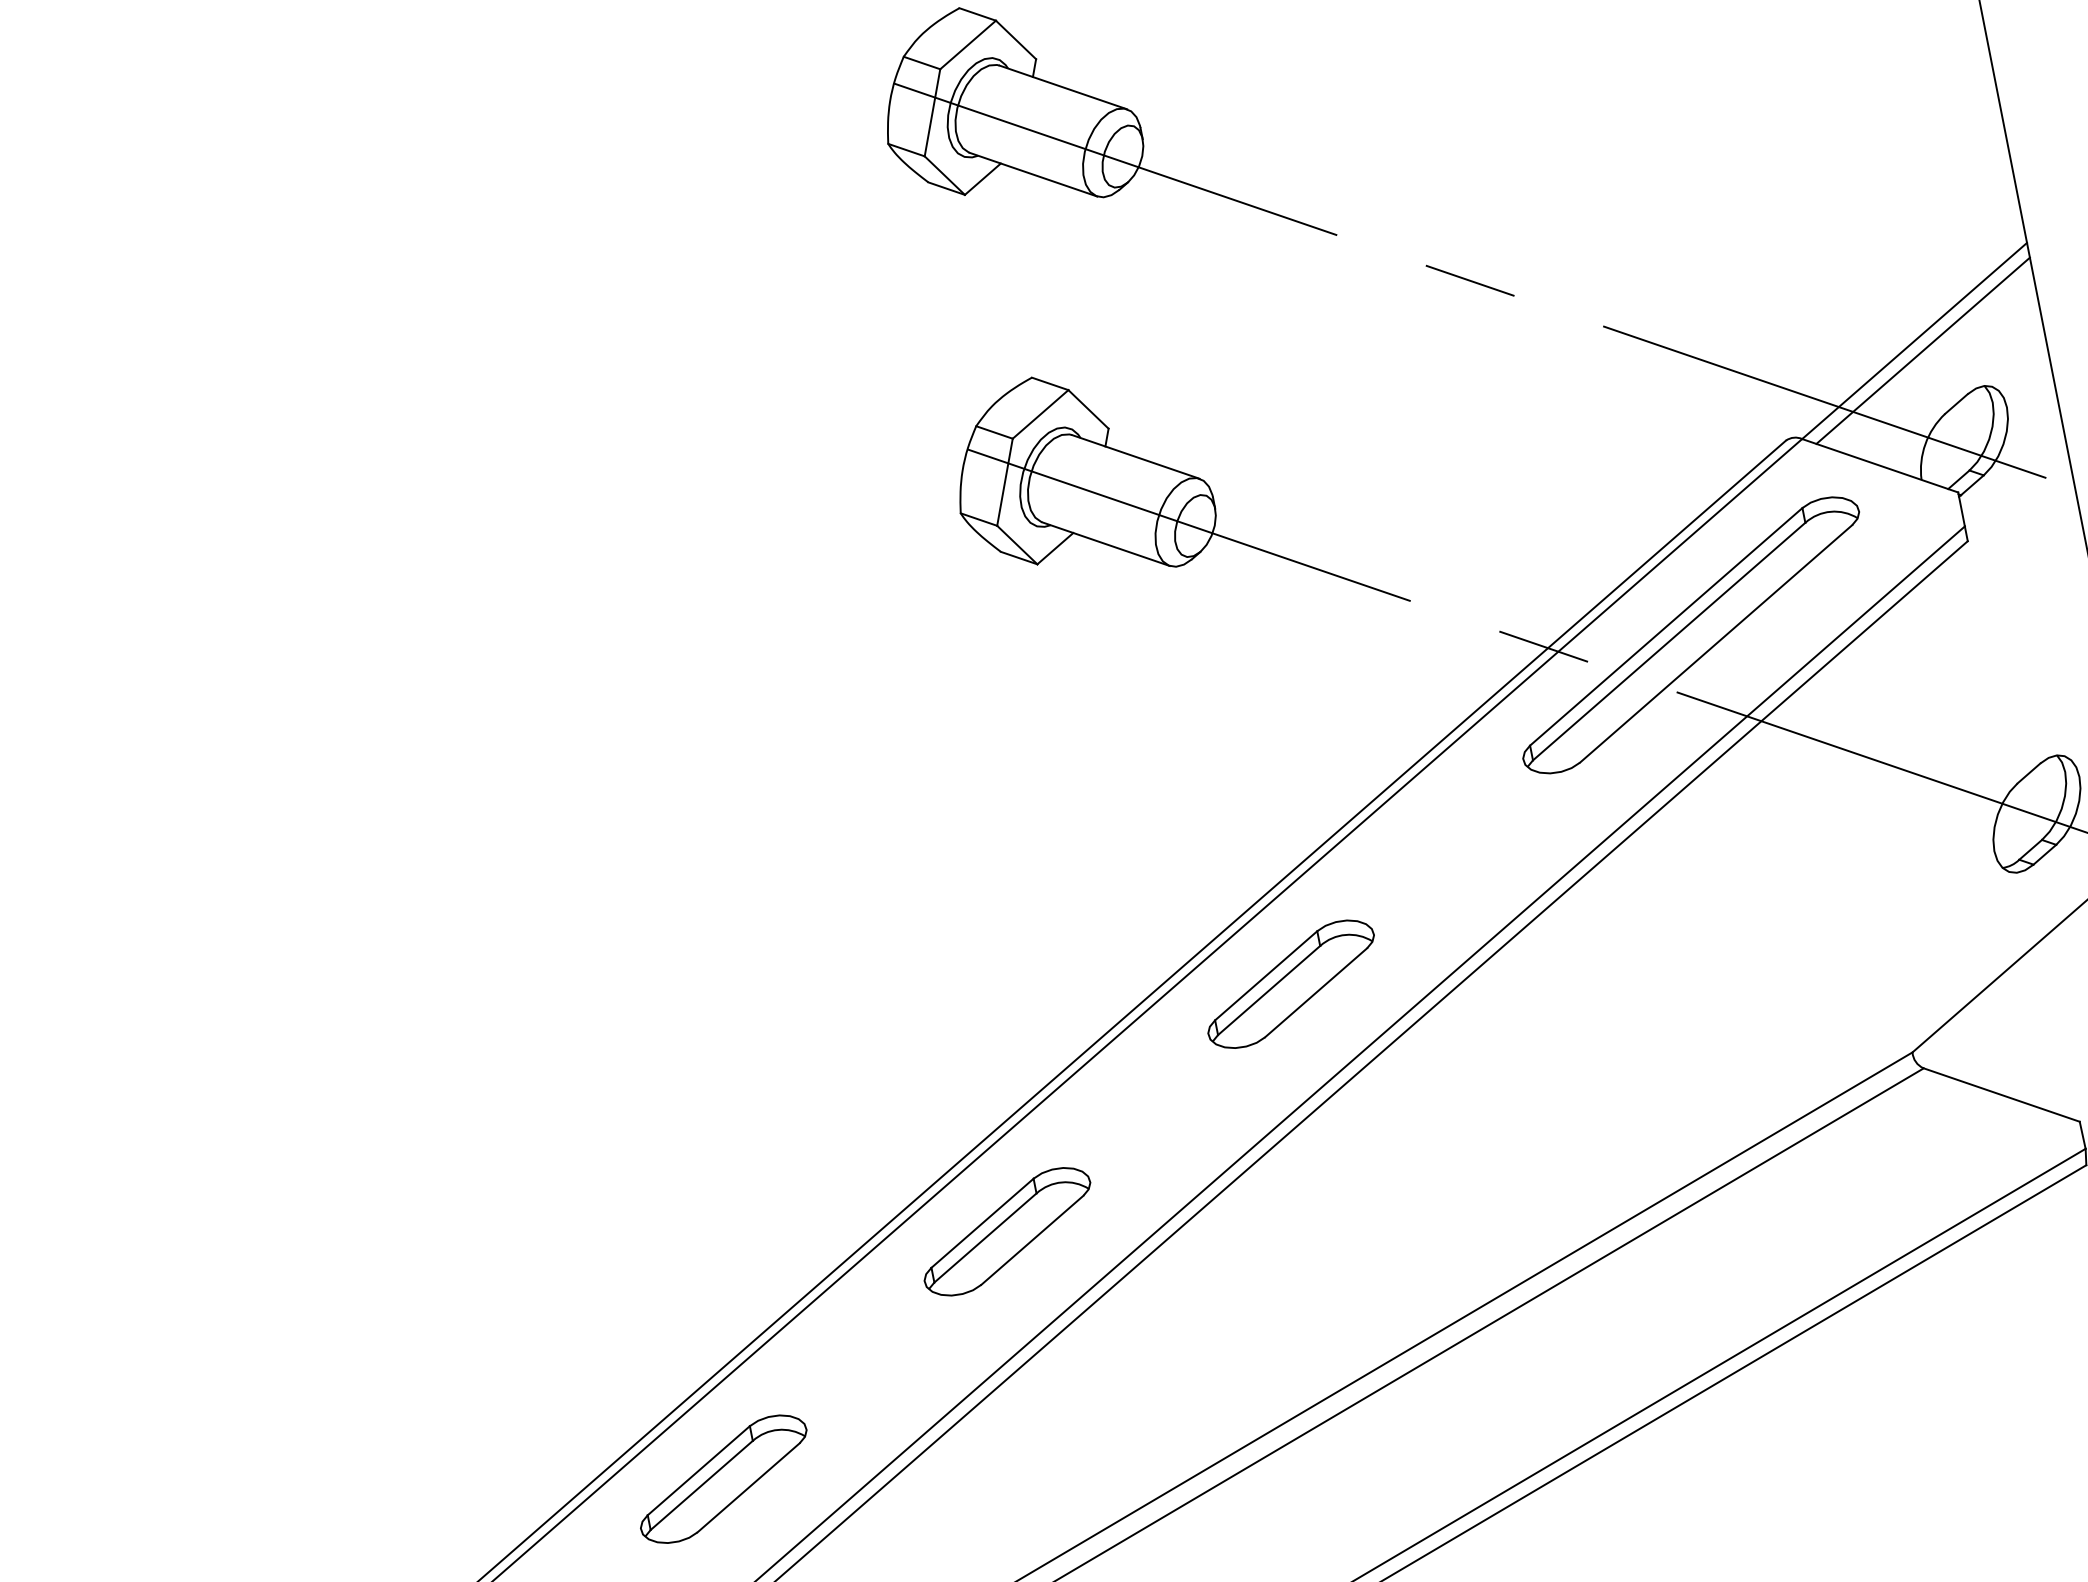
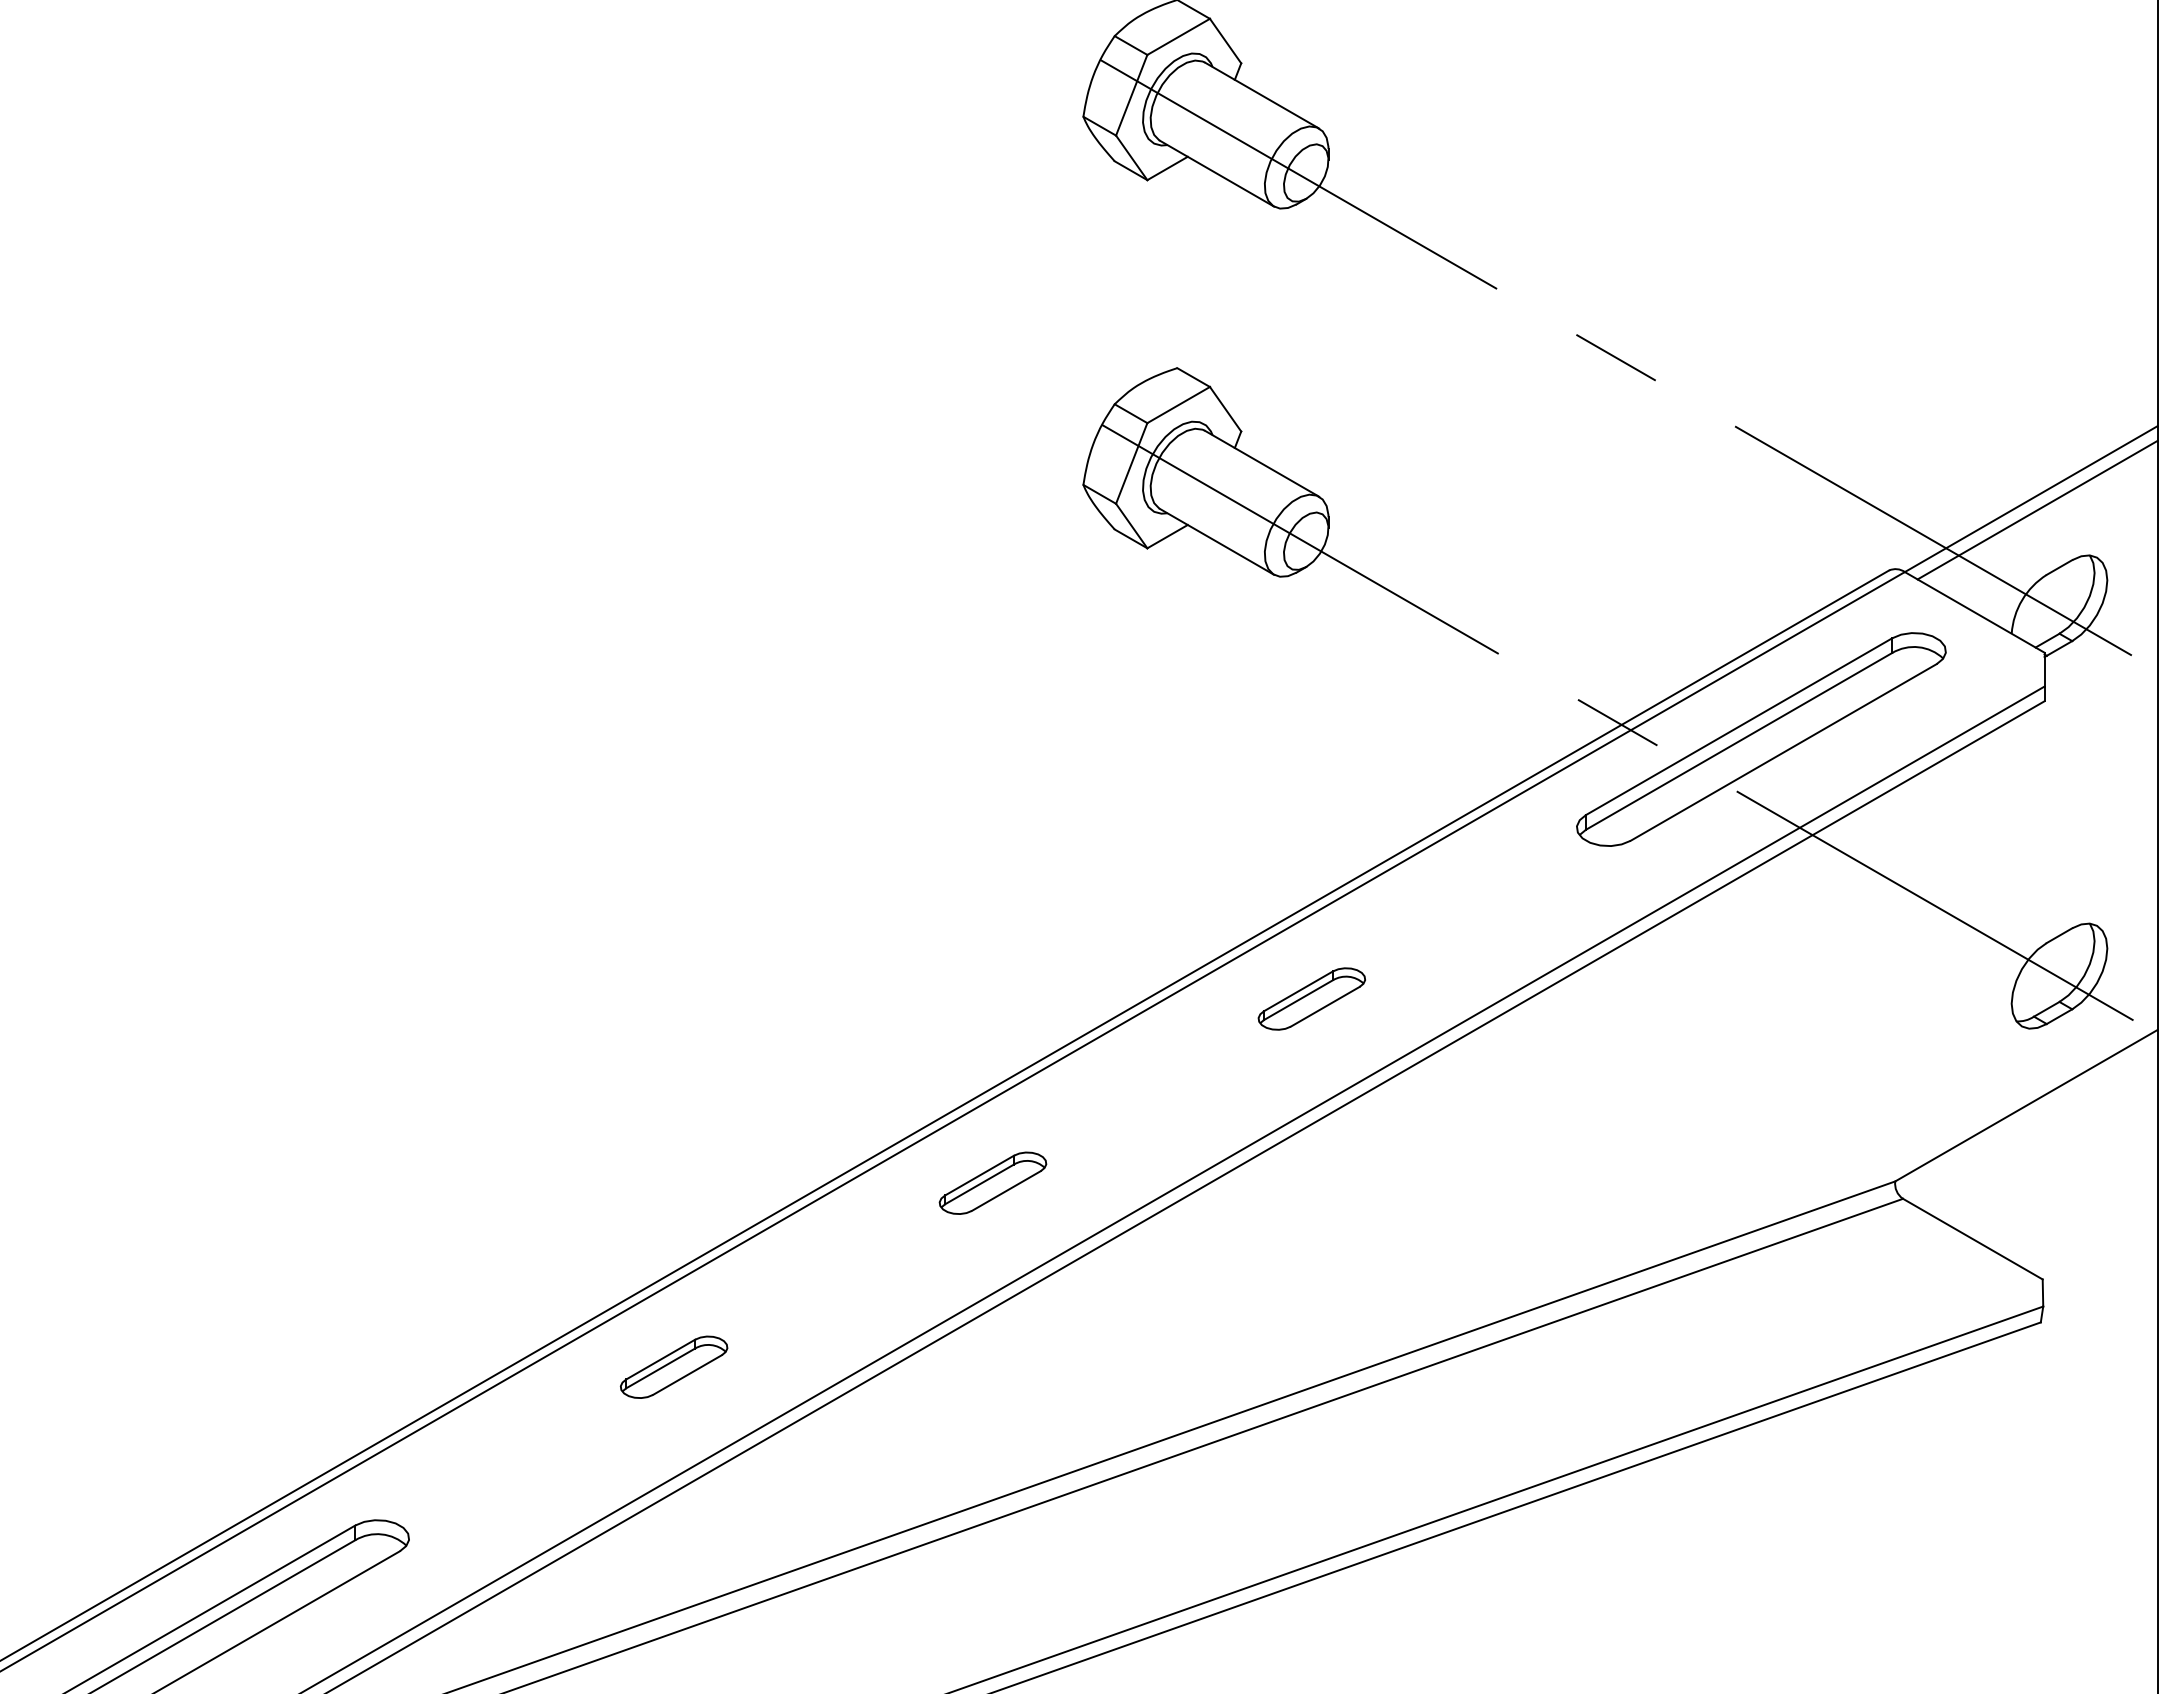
part: (1290, 983) -> (1311, 998), size x0.6
part: (1007, 1232) -> (992, 1183), size x0.6
part: (723, 1479) -> (673, 1367), size x0.6

